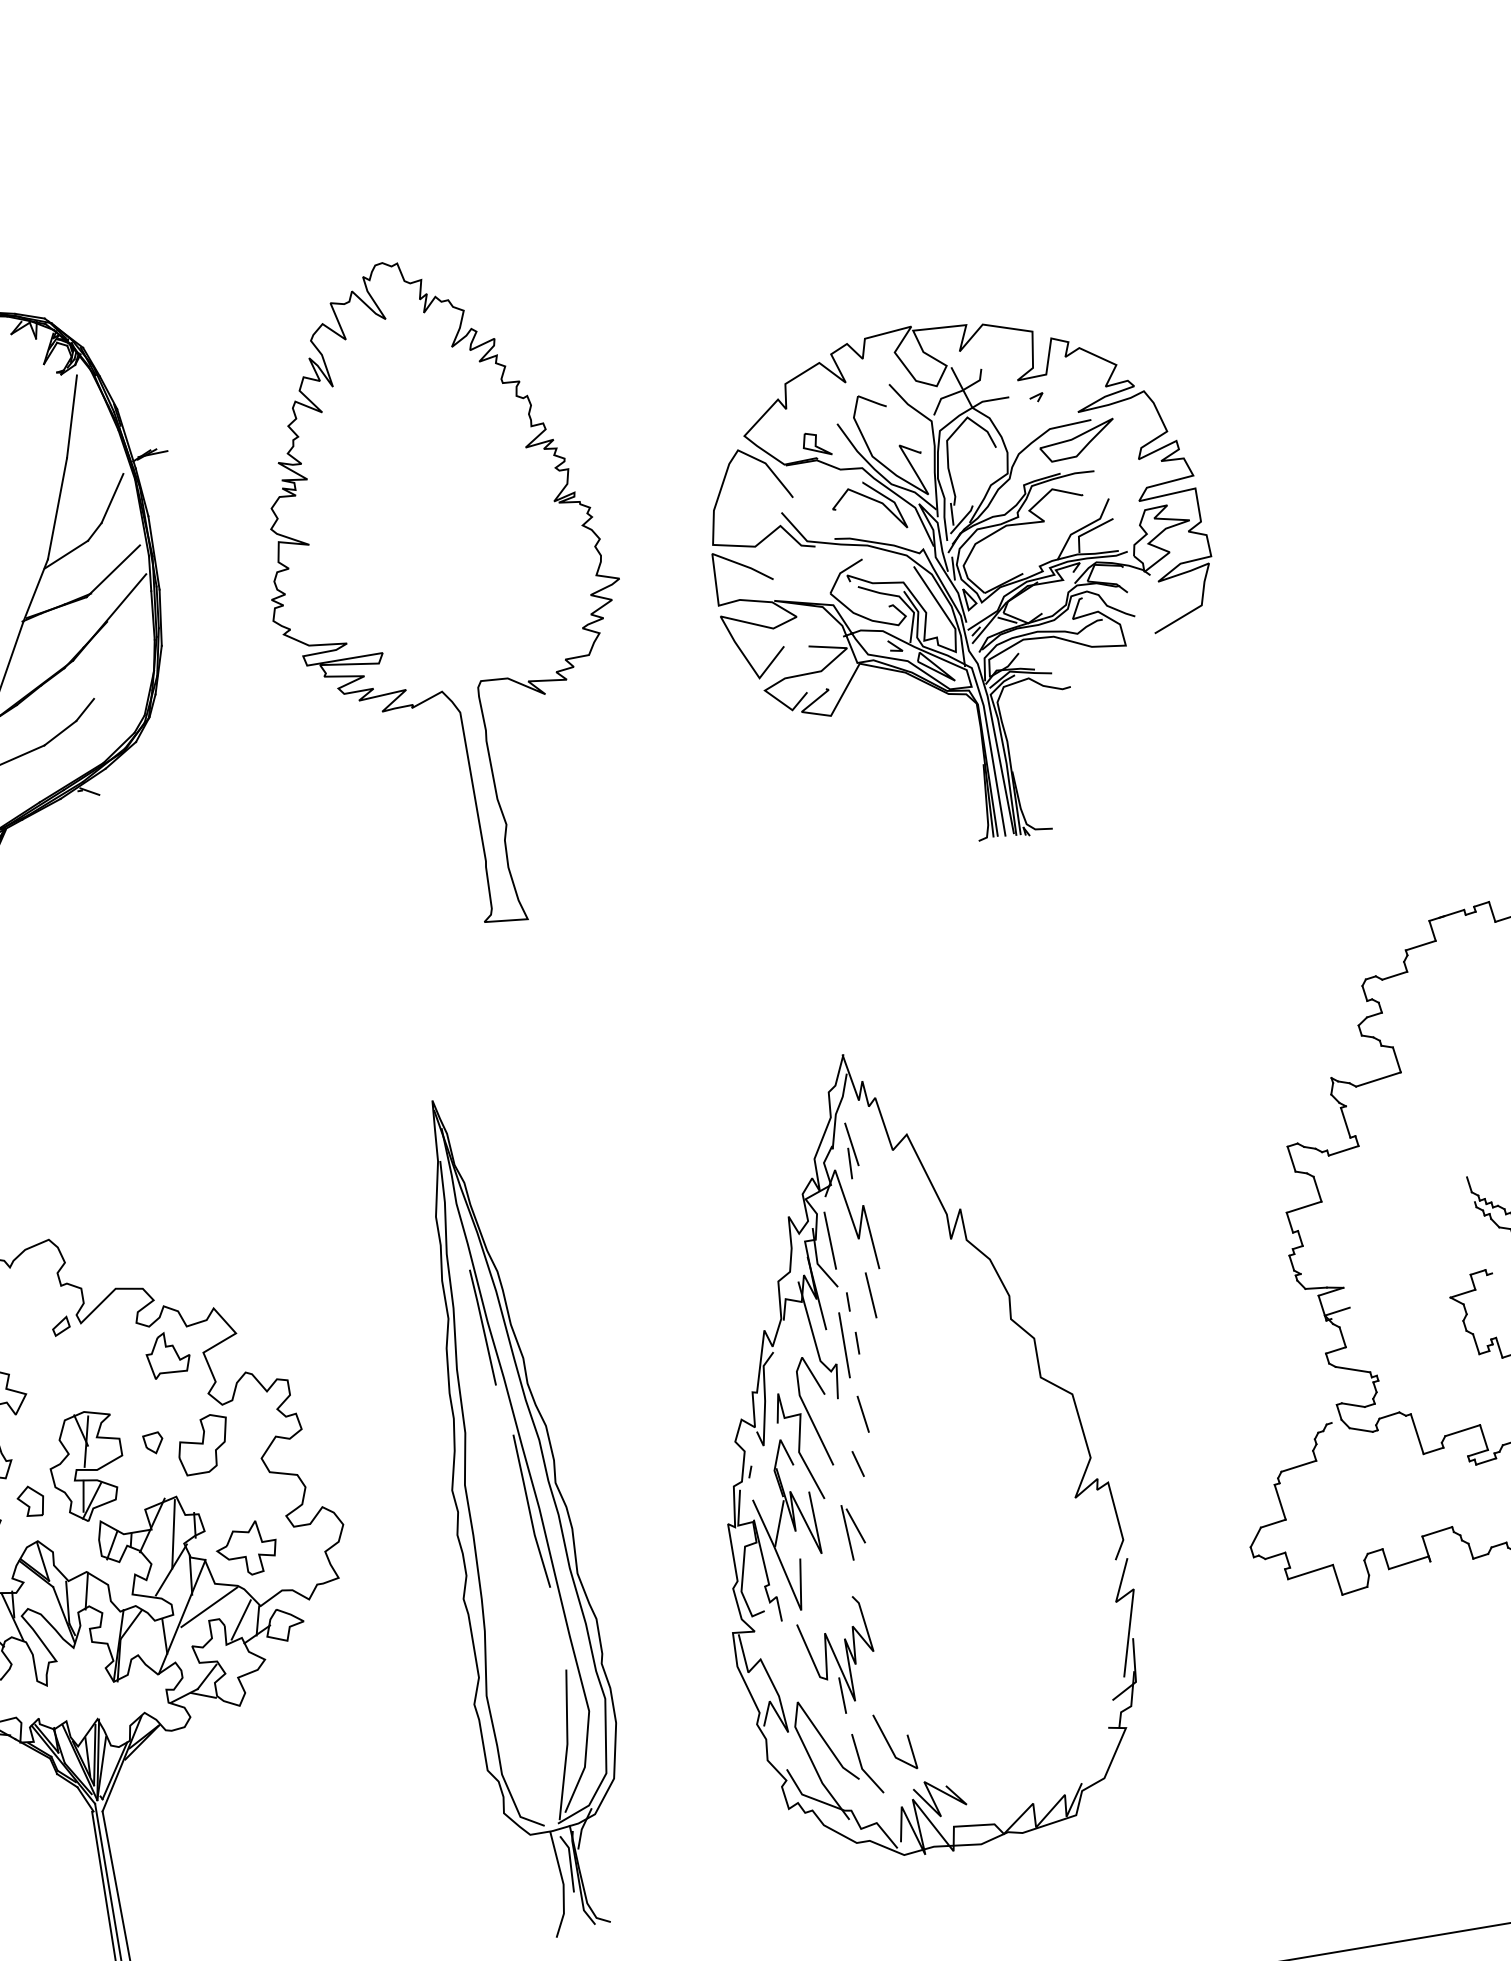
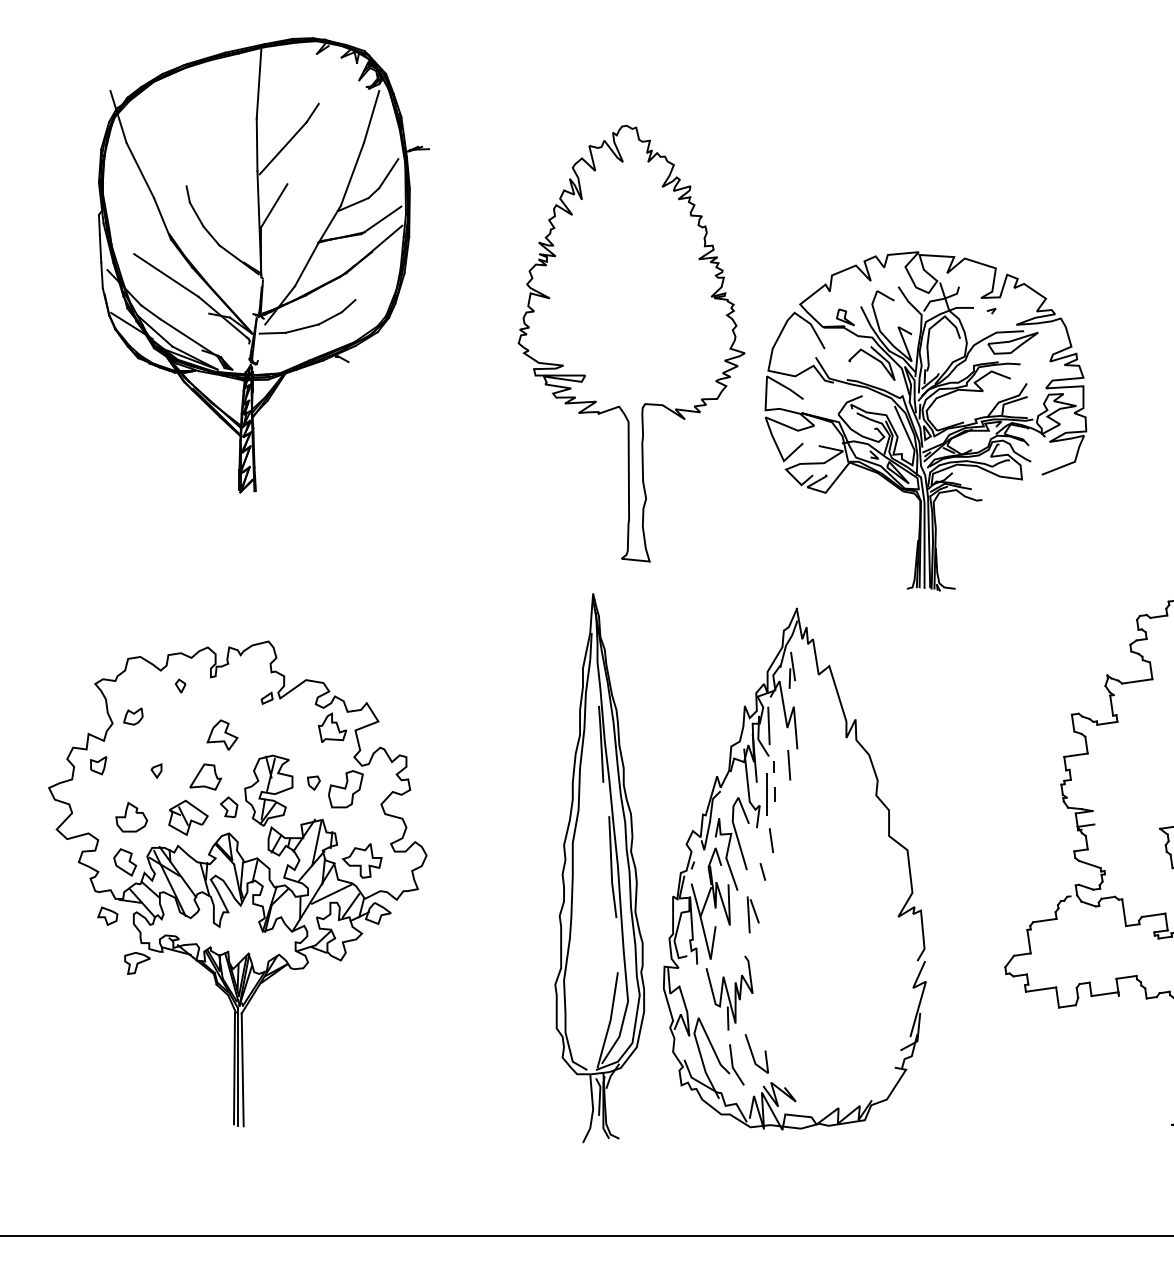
part: (964, 582) -> (925, 421), moved
part: (444, 592) -> (631, 343), moved
part: (511, 1516) -> (599, 868), moved

